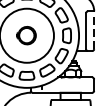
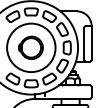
line: (94, 29) -> (91, 42), dashed -> solid
part: (26, 35) -> (30, 47), size x1.43

